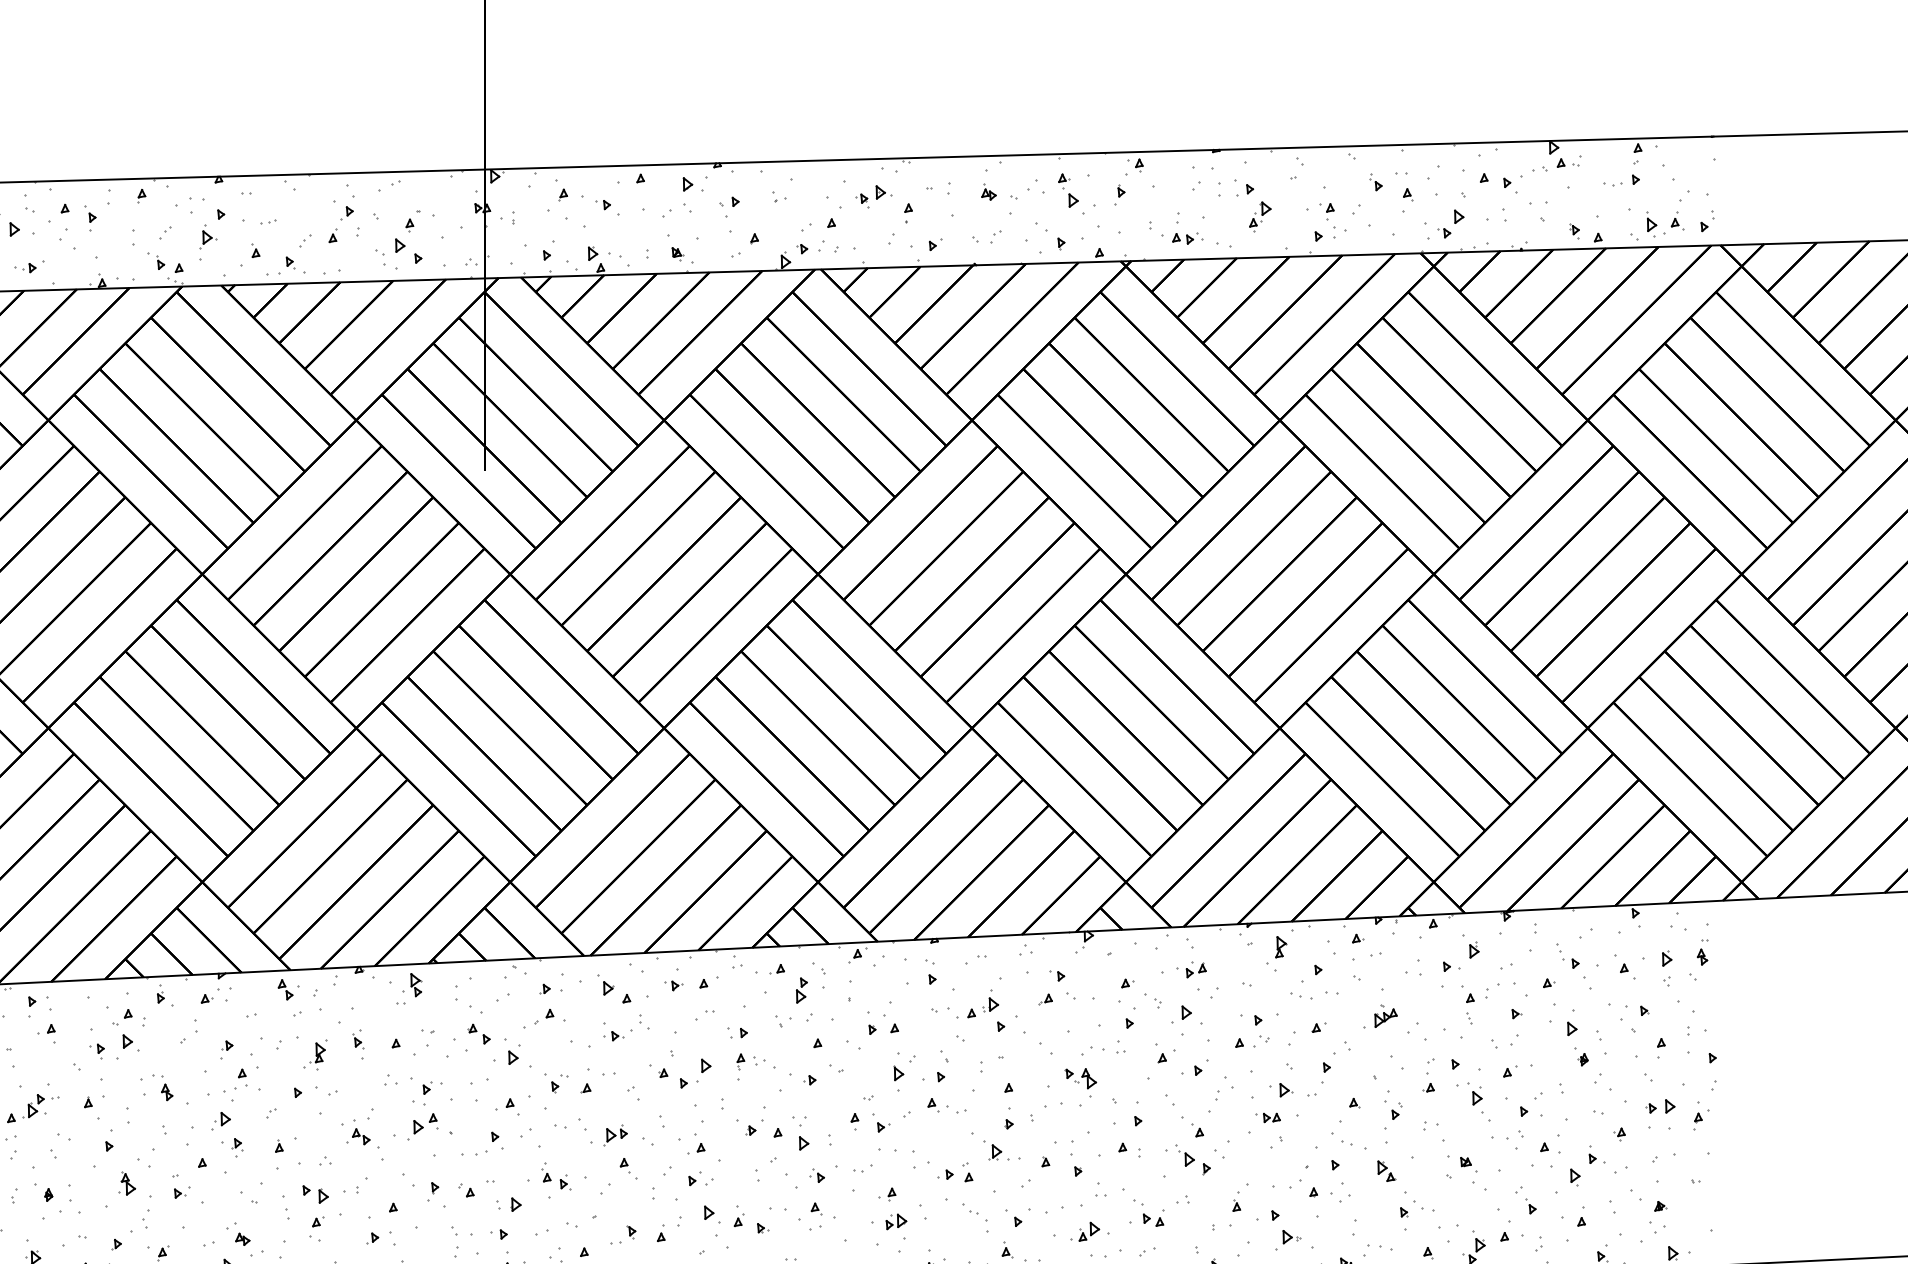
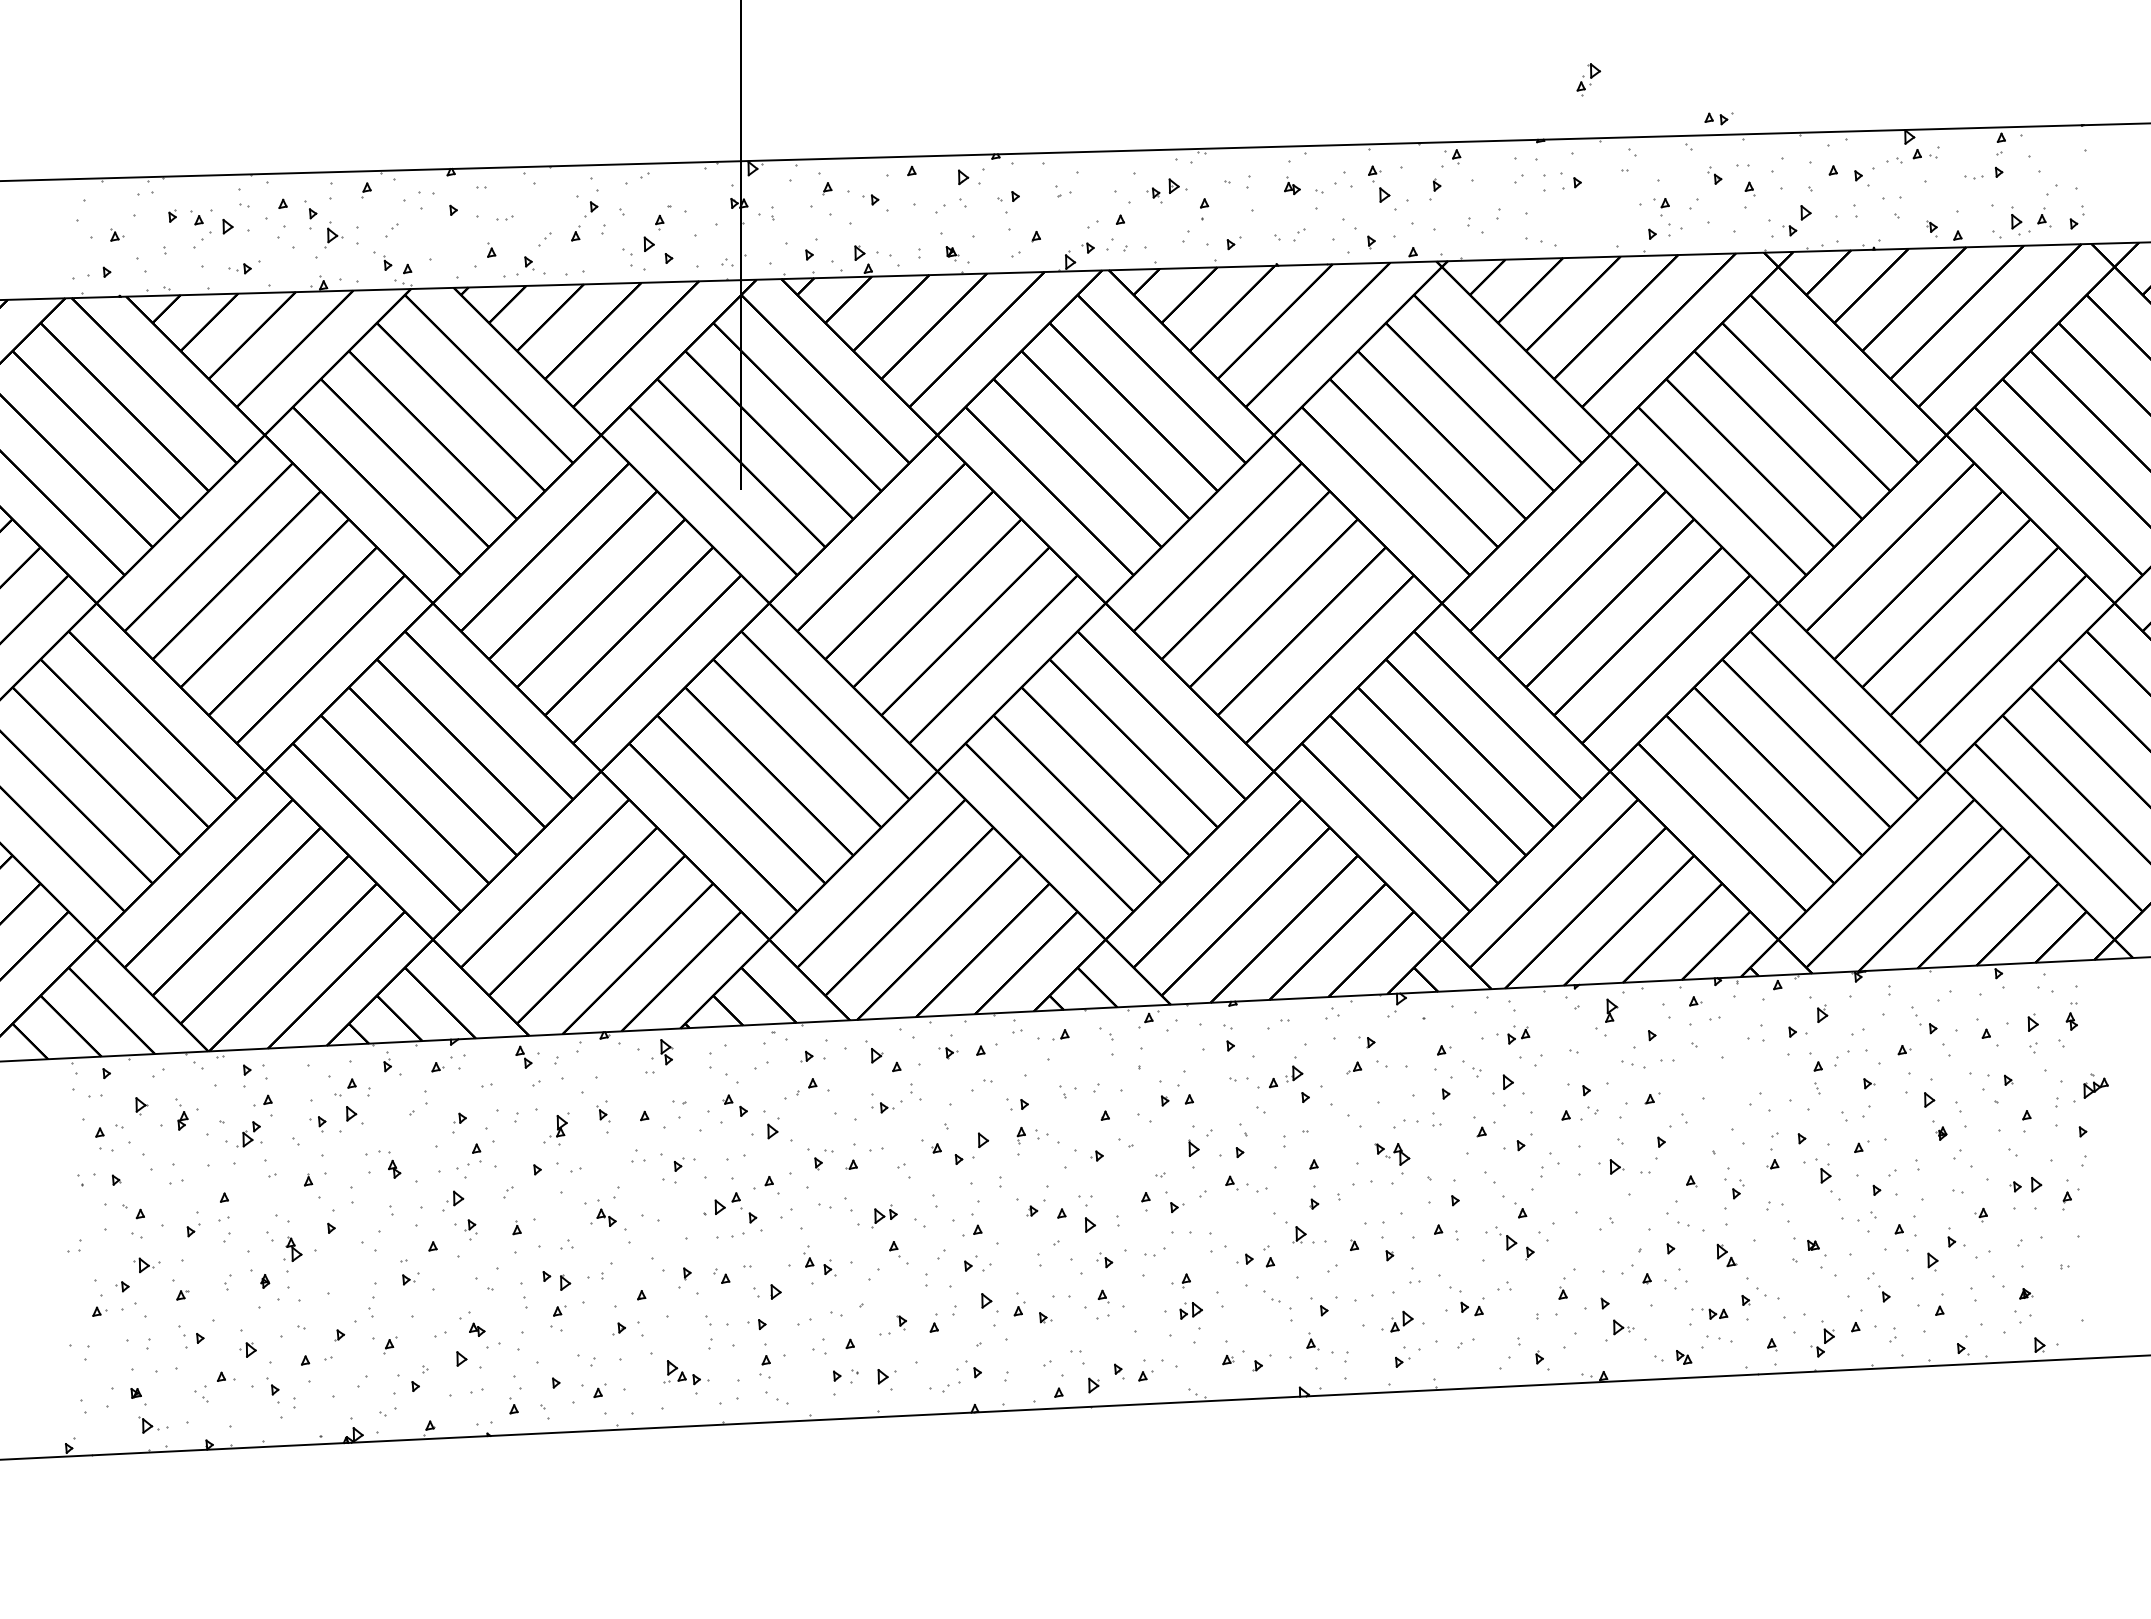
part: (1260, 216) -> (1588, 79), moved
part: (208, 236) -> (333, 234), moved
part: (1184, 238) -> (1718, 118), moved
part: (801, 990) -> (1087, 1058), removed
part: (1385, 1015) -> (2095, 1085), moved
part: (34, 1106) -> (249, 1134), moved
part: (1268, 1117) -> (1714, 1313), moved
part: (426, 1123) -> (728, 1203), moved
part: (126, 1183) -> (292, 1248), moved

